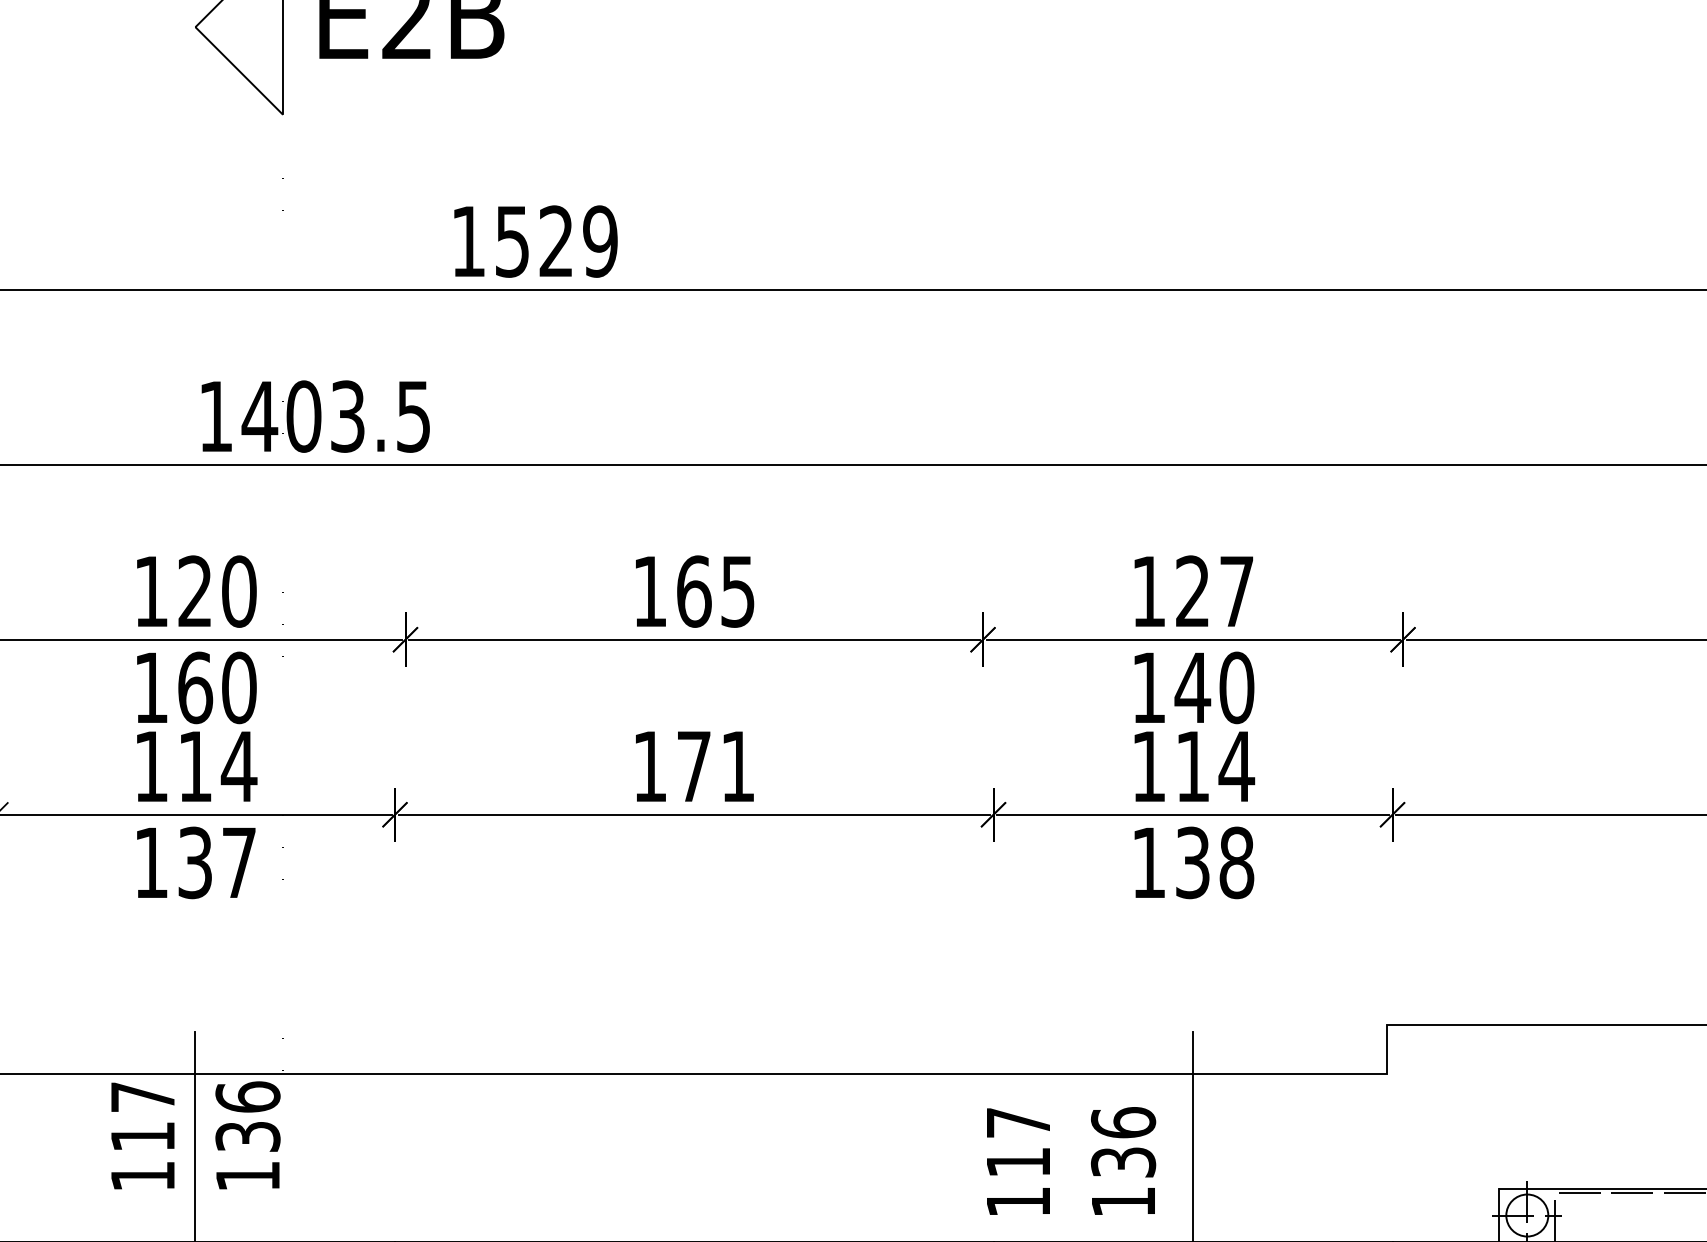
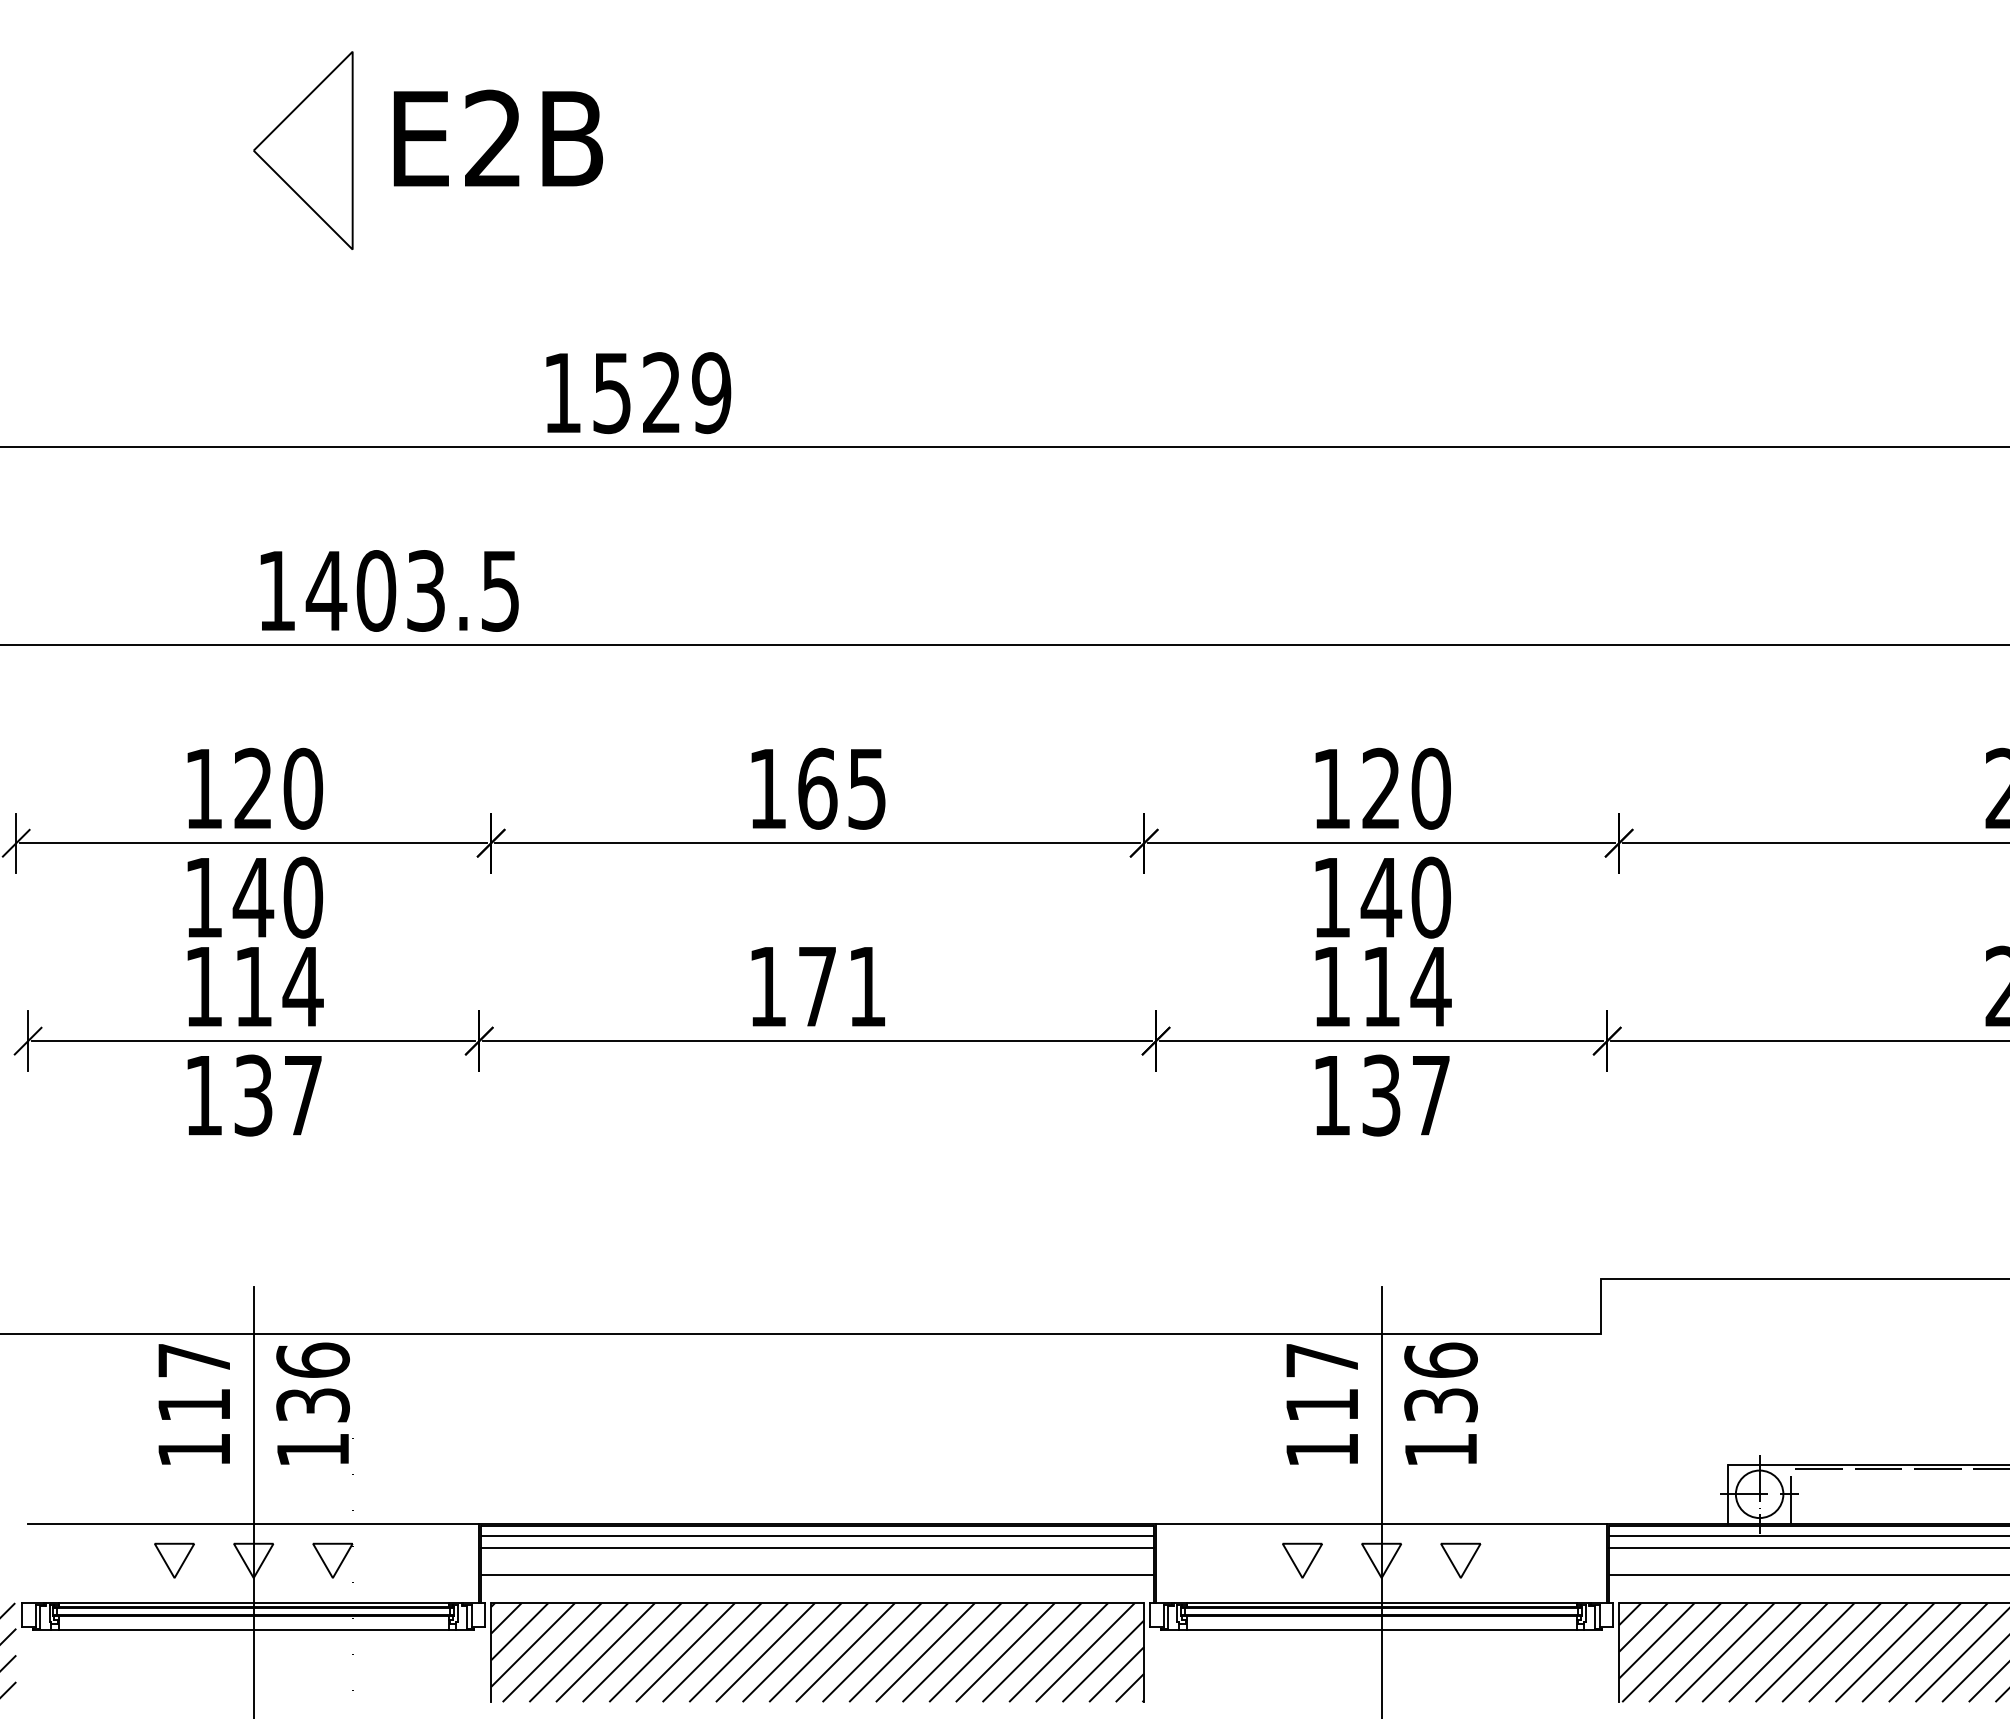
text: (1236, 591) -> (1430, 788), 127 -> 120
text: (195, 687) -> (253, 897), 160 -> 140
text: (1236, 862) -> (1430, 1095), 138 -> 137
text: (1070, 1160) -> (1381, 1403), moved

